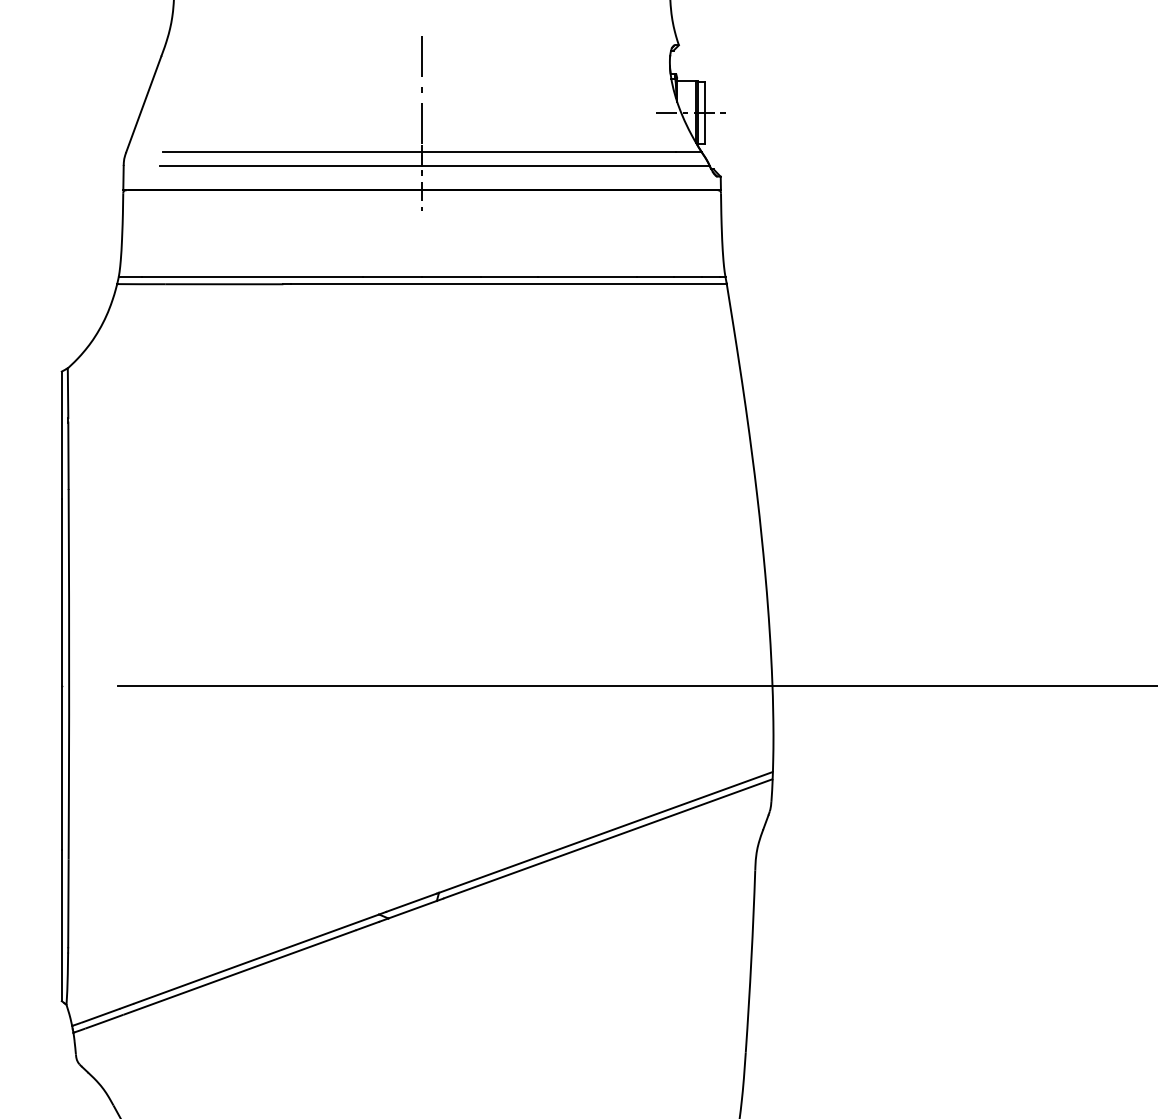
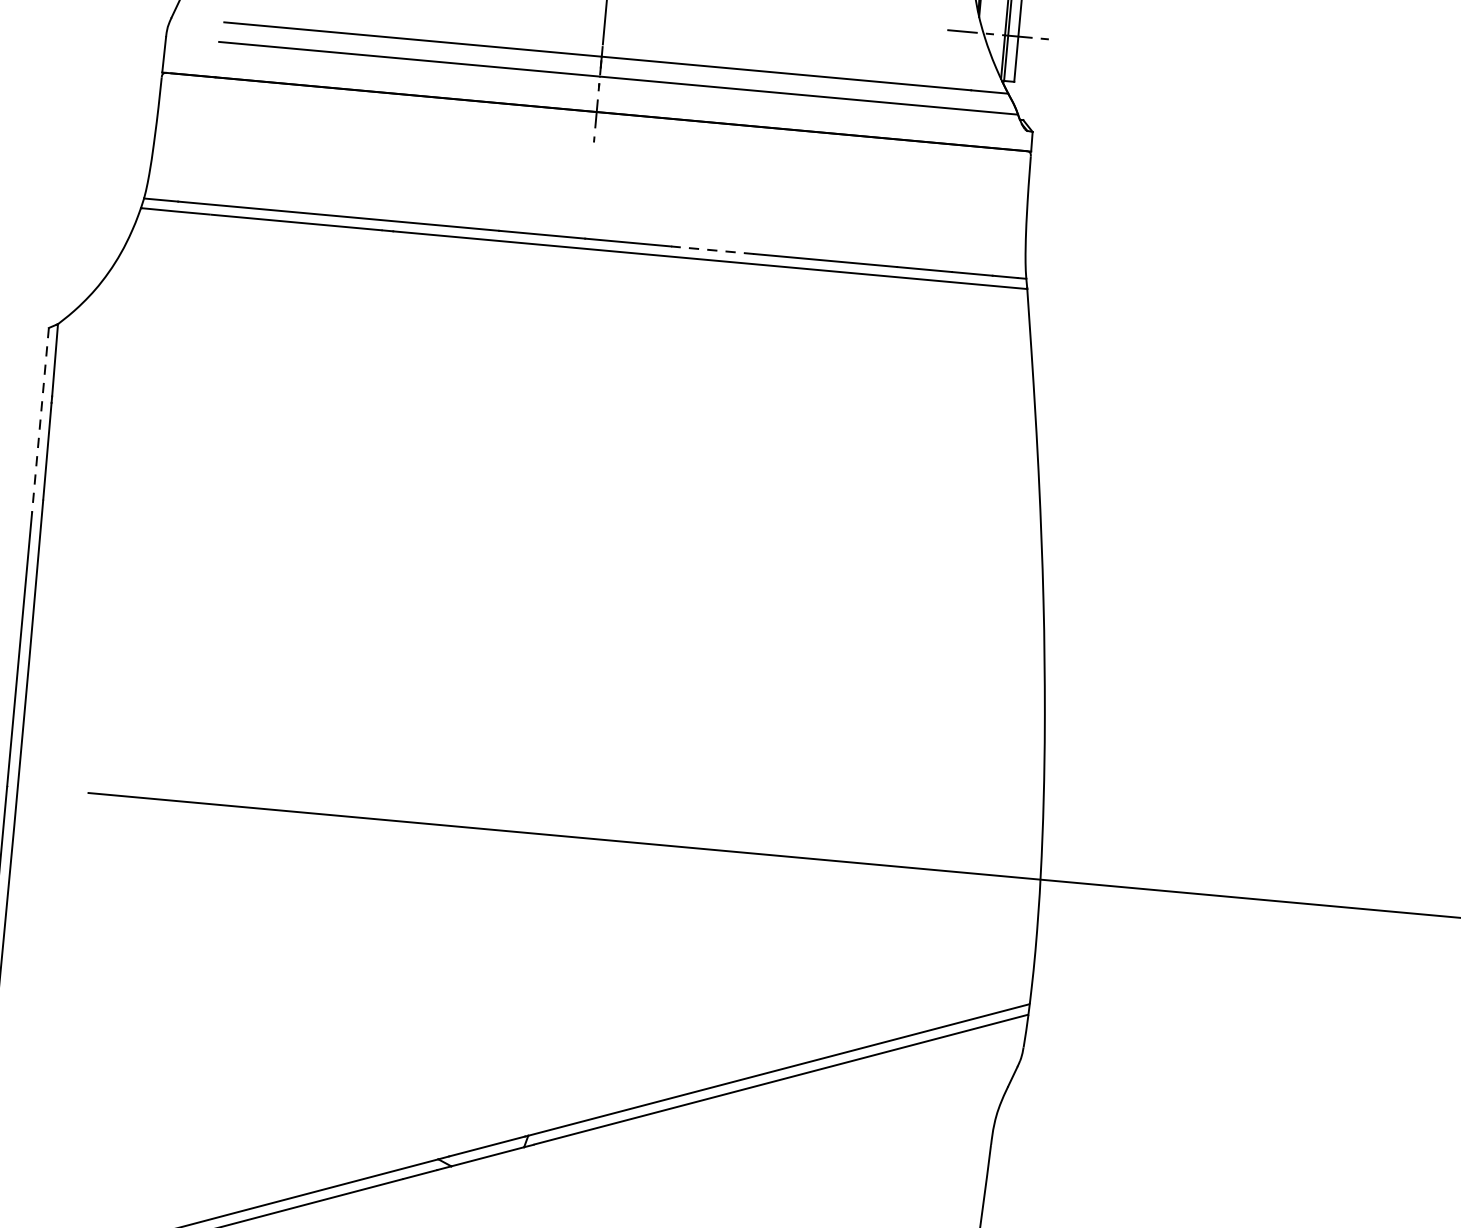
line: (509, 277) -> (712, 250), solid -> dashed
line: (61, 435) -> (39, 420), solid -> dashed

